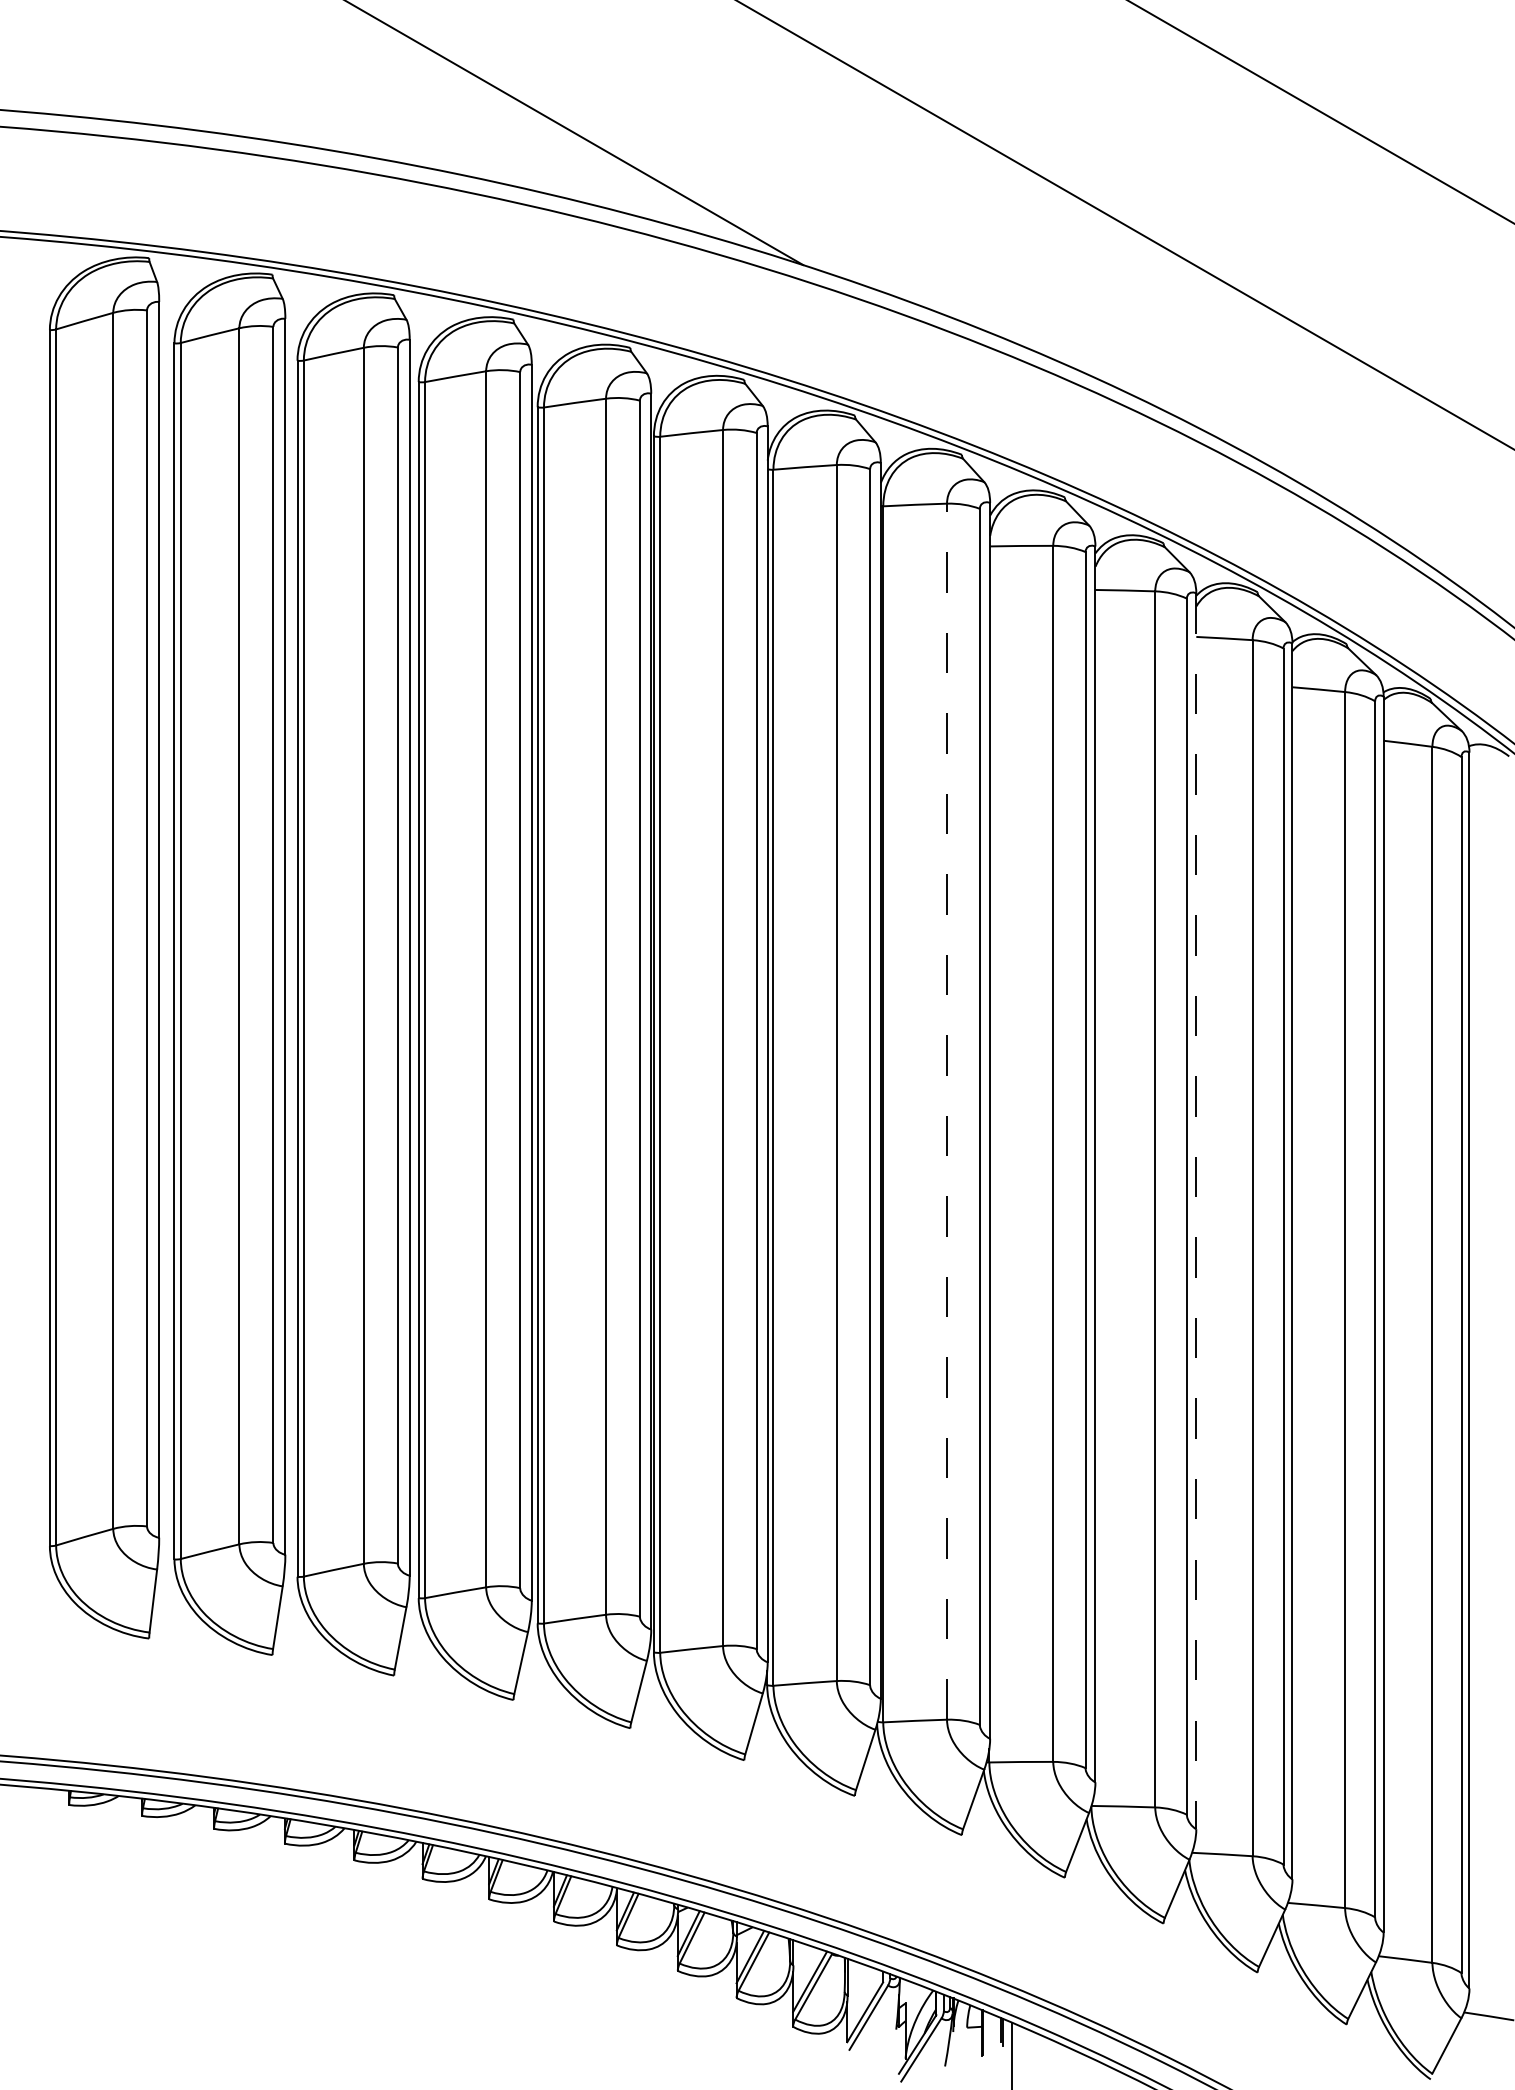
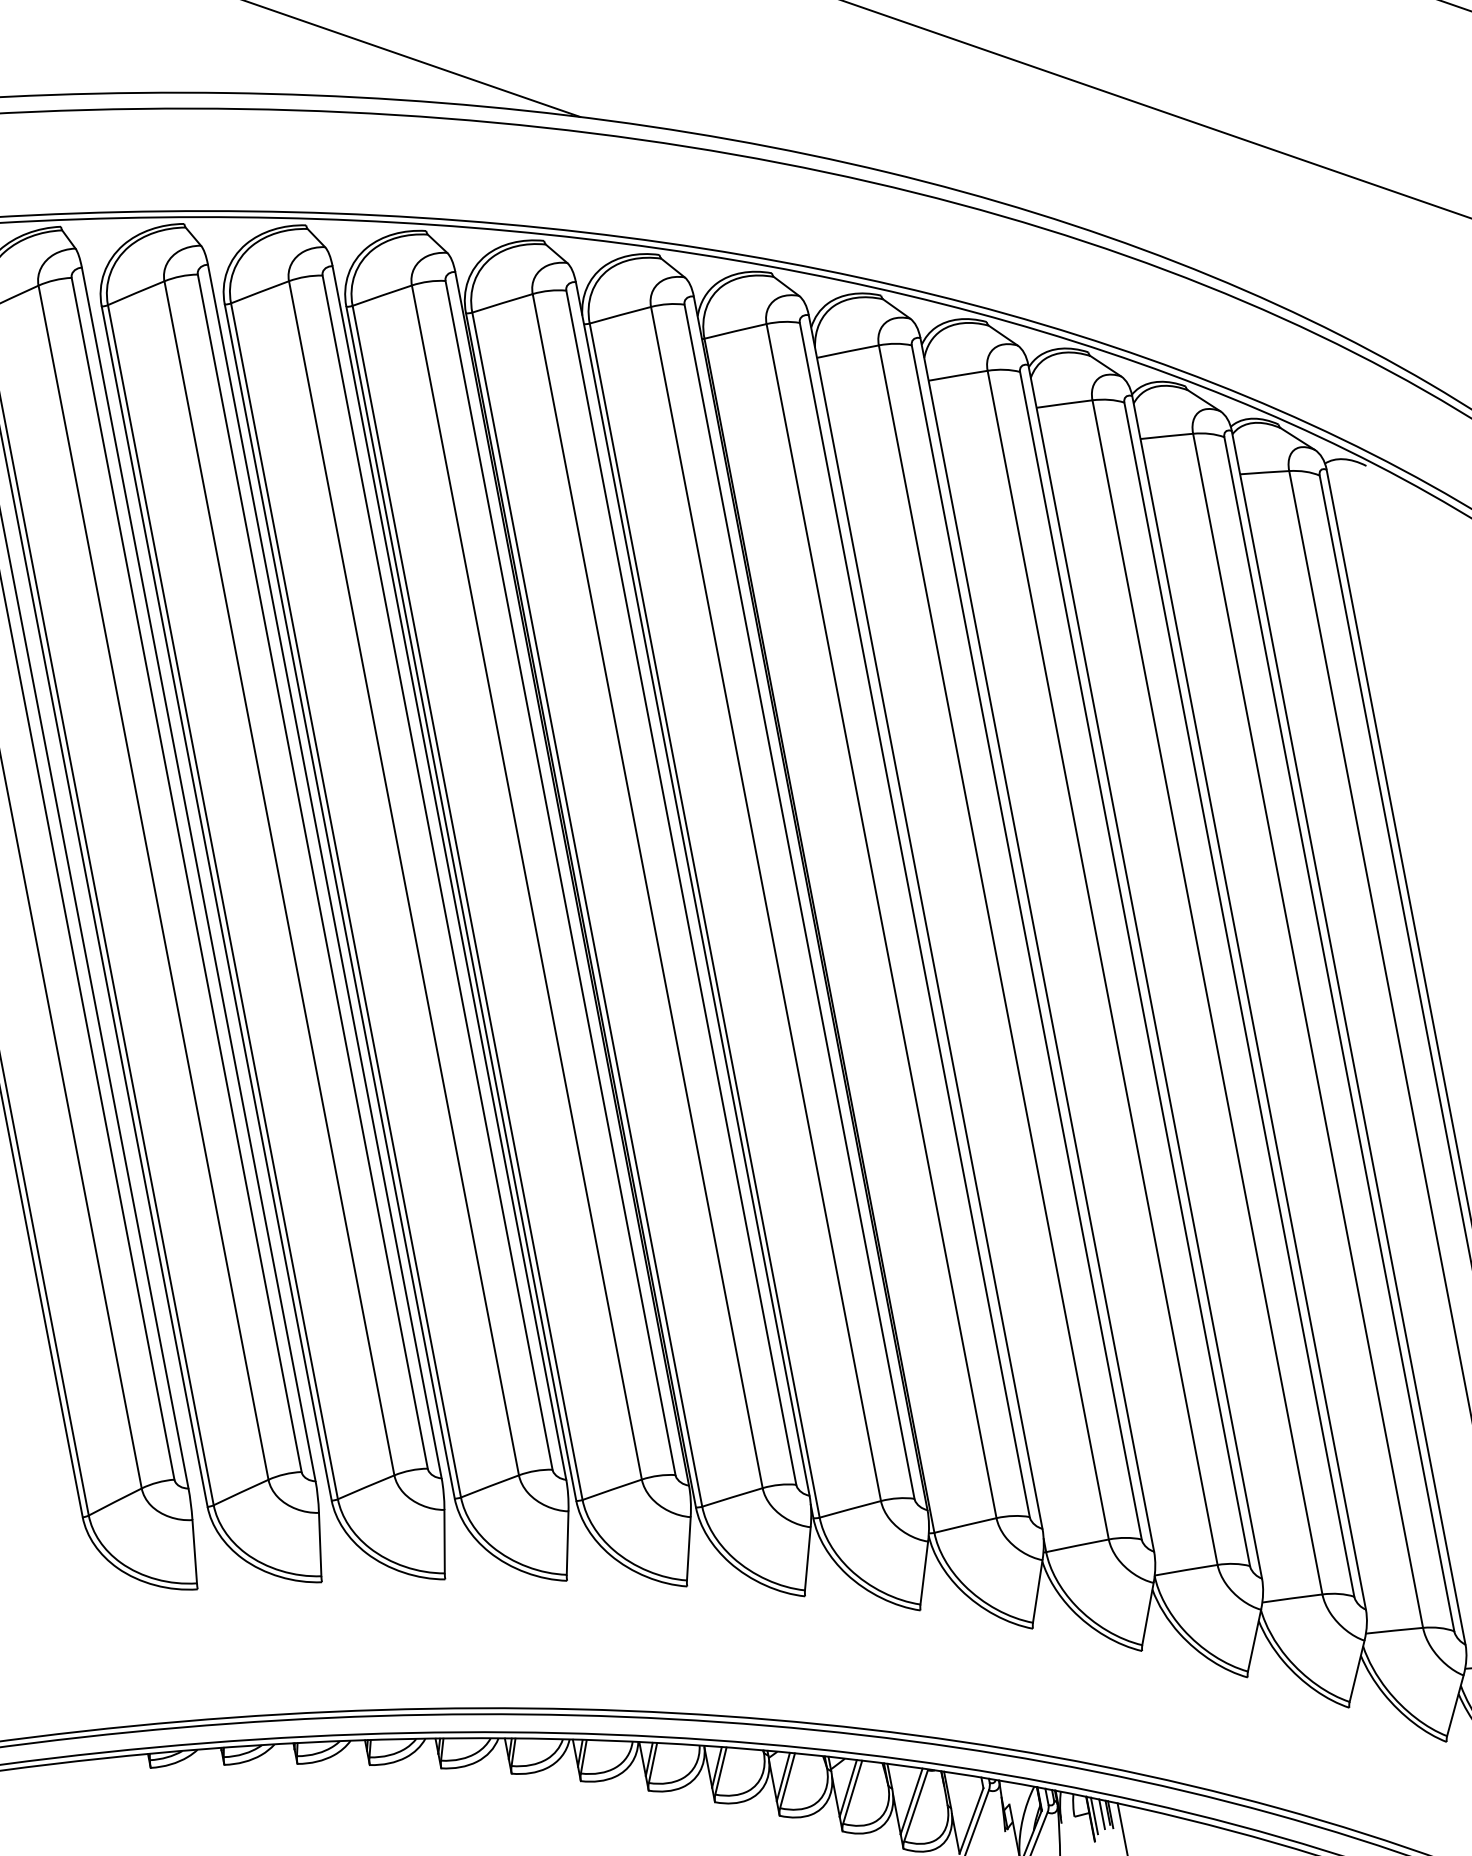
line: (947, 1111) -> (881, 920), dashed -> solid
line: (1196, 1211) -> (1145, 971), dashed -> solid
line: (986, 2030) -> (1094, 1815), added
line: (994, 2030) -> (1101, 1814), added

